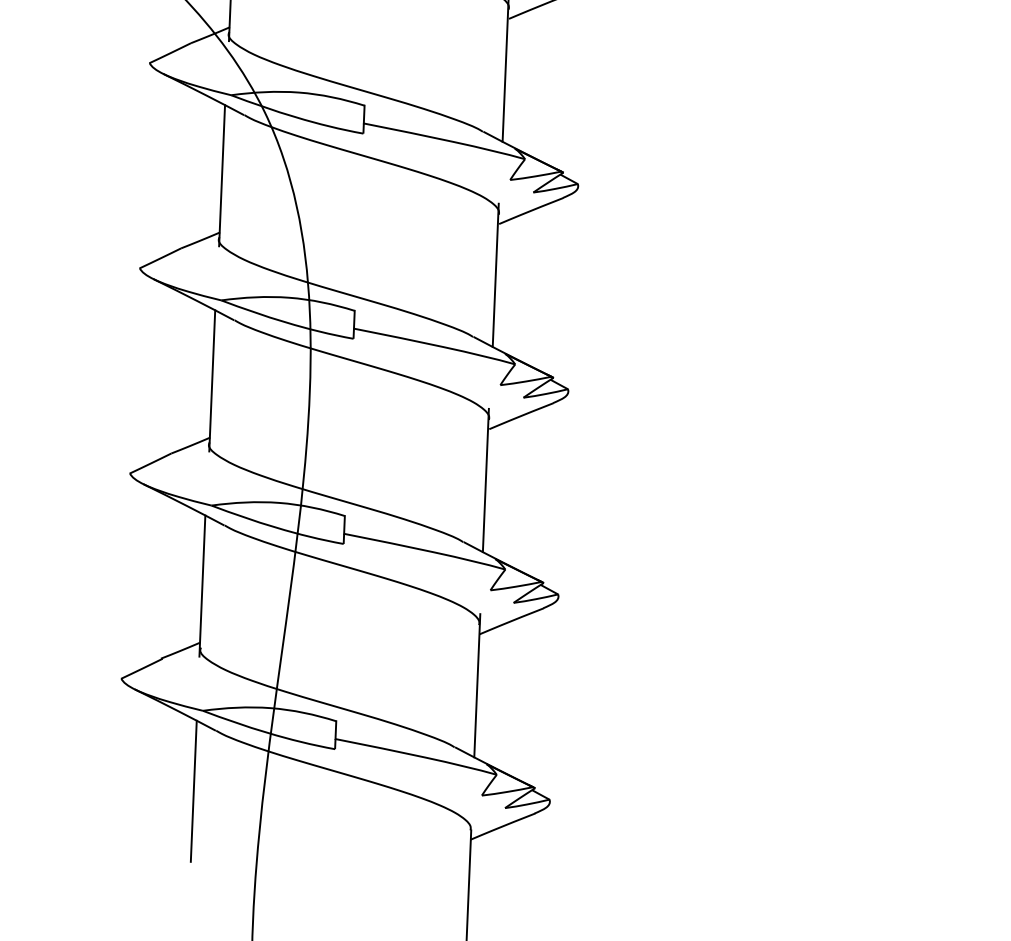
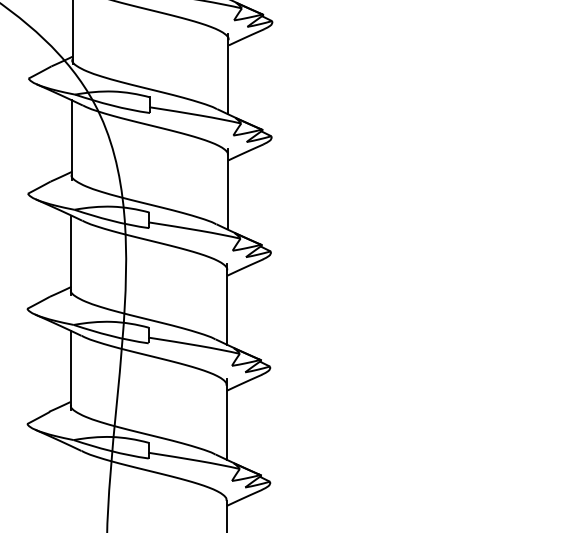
line: (193, 789) -> (70, 484), removed

